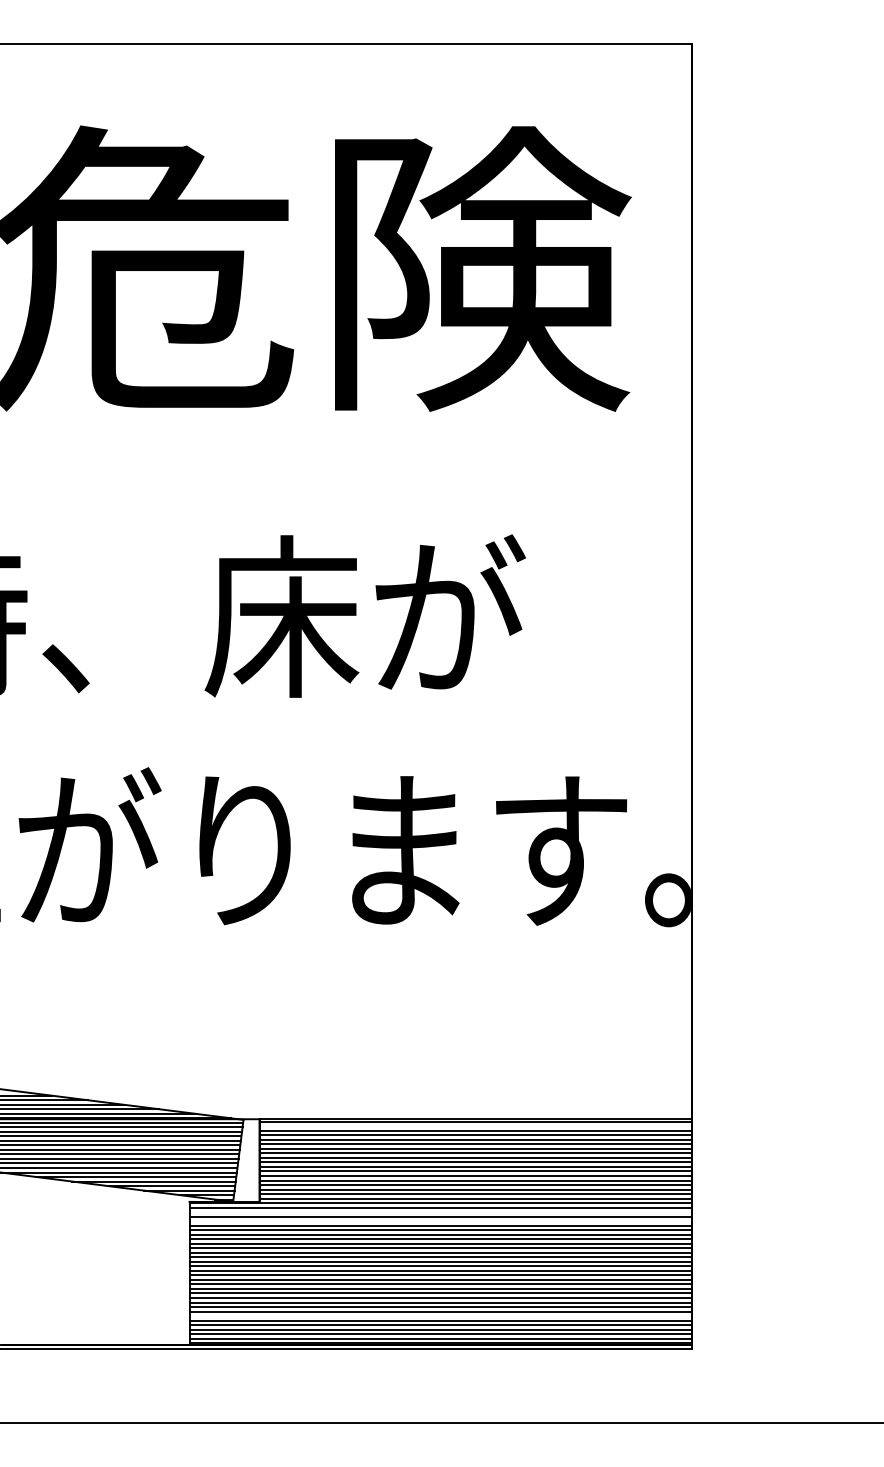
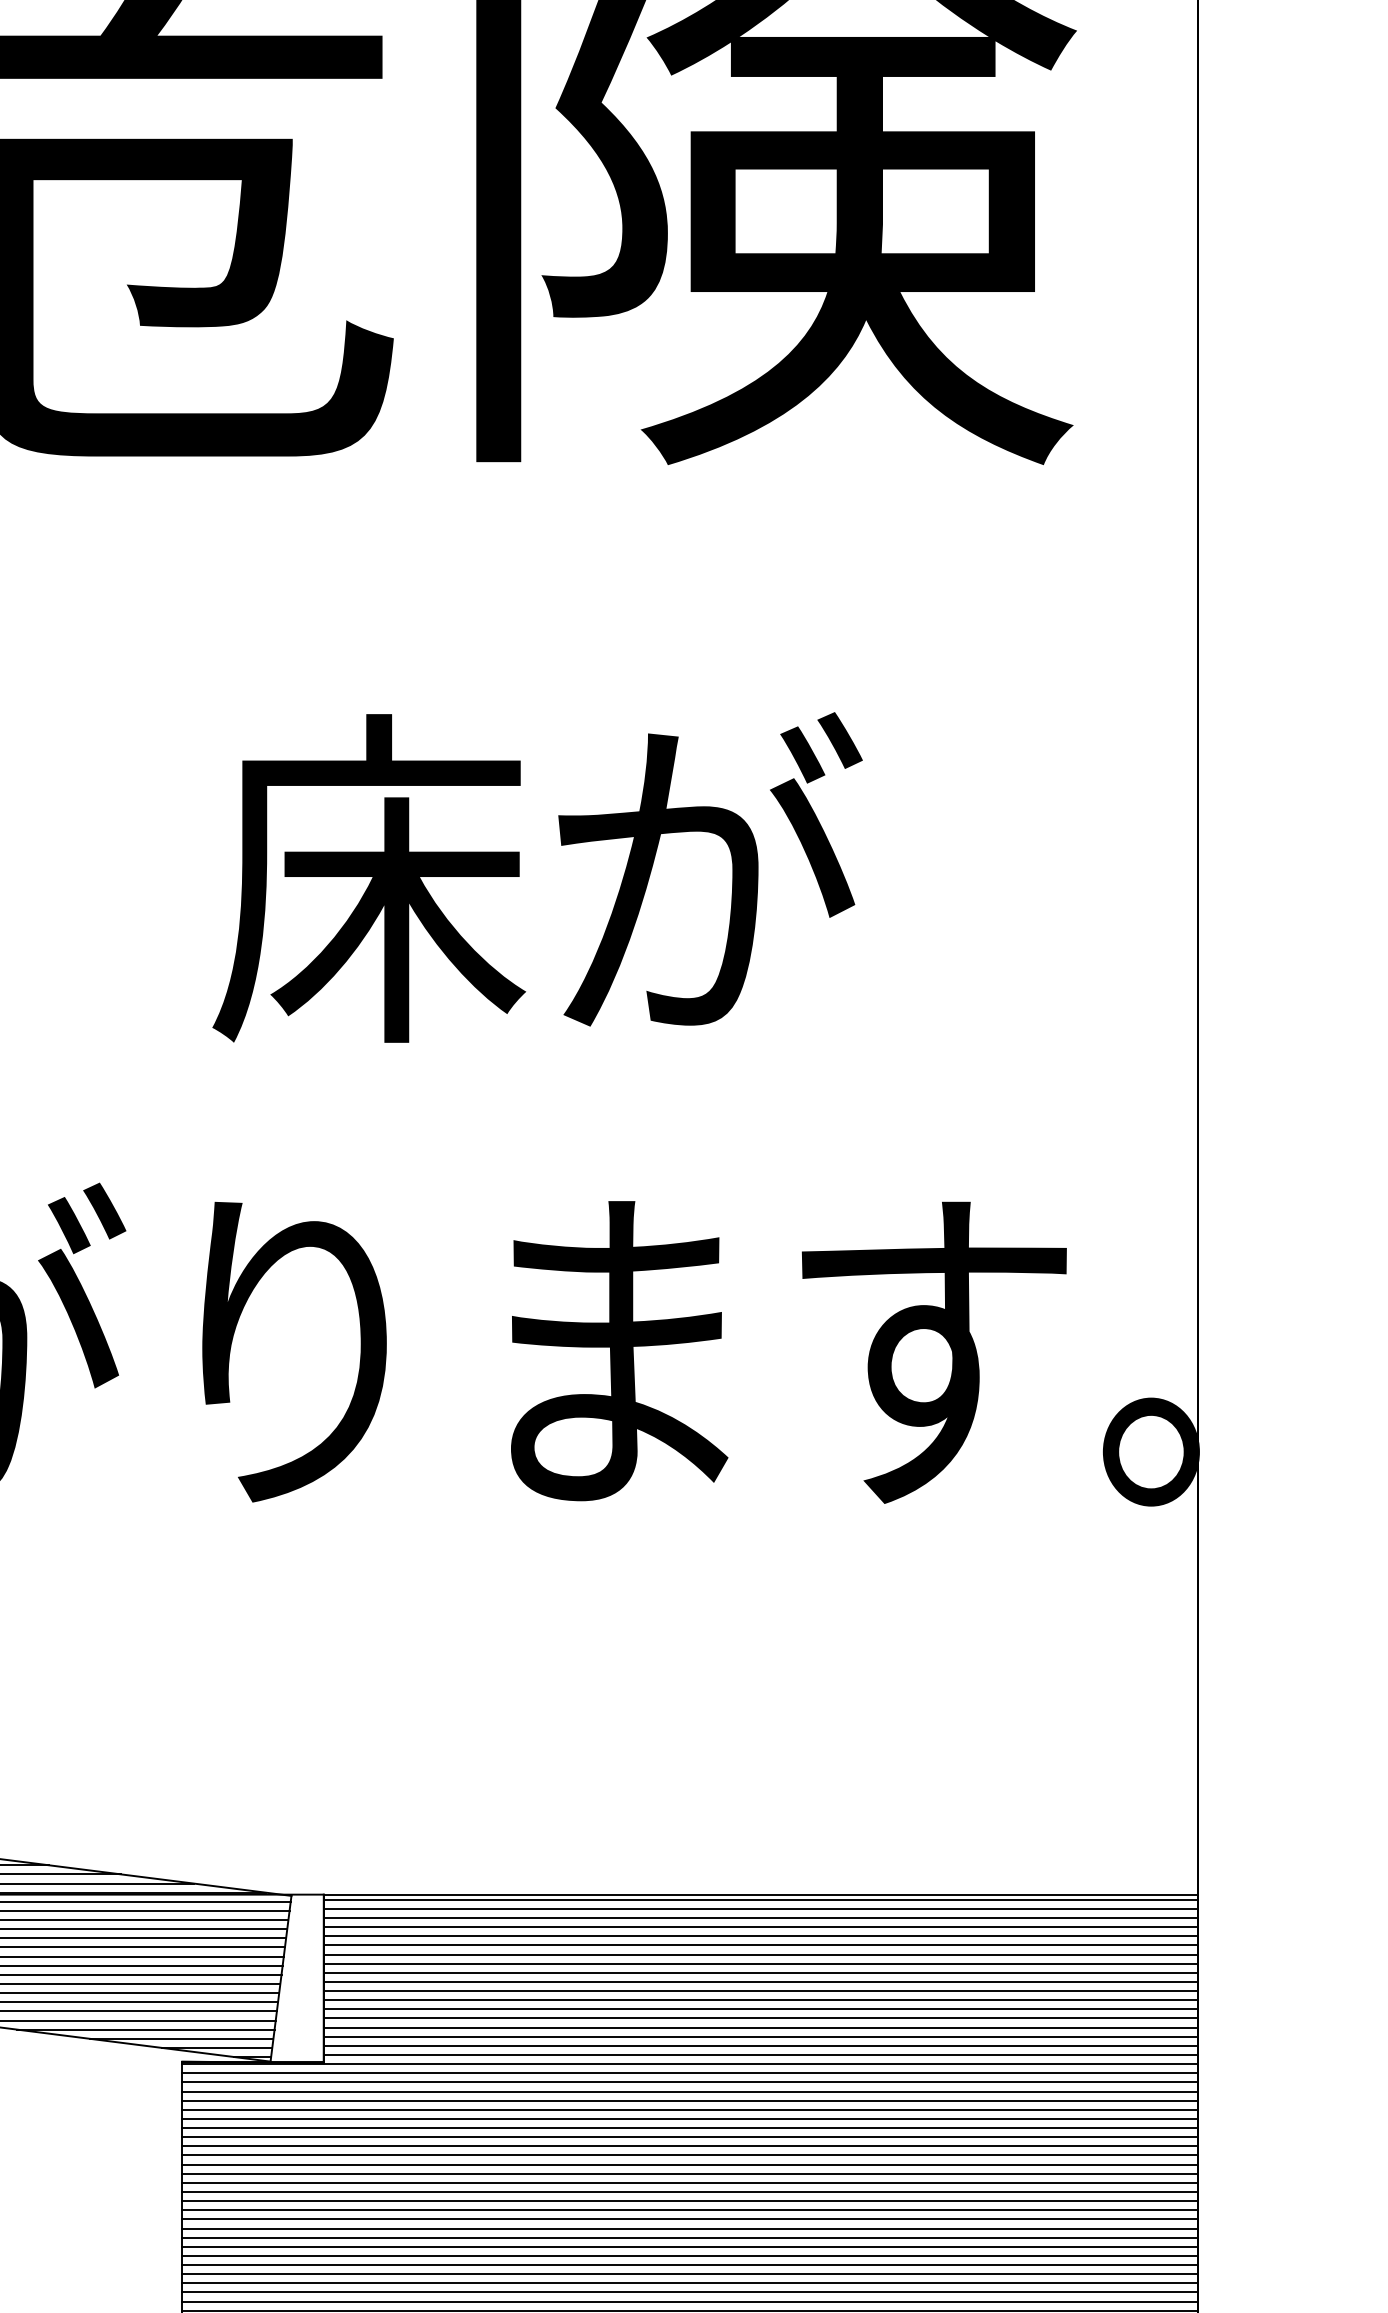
line: (475, 1126) -> (760, 1909), added
line: (440, 1212) -> (689, 2083), added
line: (440, 1221) -> (689, 2101), added
line: (440, 1316) -> (689, 2293), added

